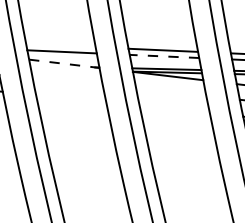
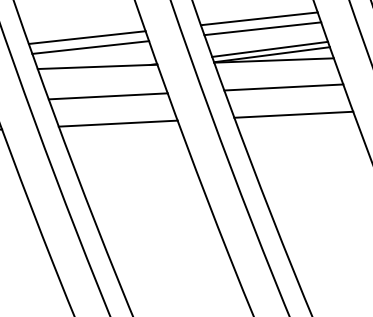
line: (60, 45) -> (86, 37), added
line: (164, 56) -> (262, 28), dashed -> solid
line: (64, 63) -> (97, 66), dashed -> solid
line: (67, 81) -> (107, 95), added
line: (171, 92) -> (283, 87), added
line: (71, 98) -> (118, 122), added
line: (174, 109) -> (293, 114), added

